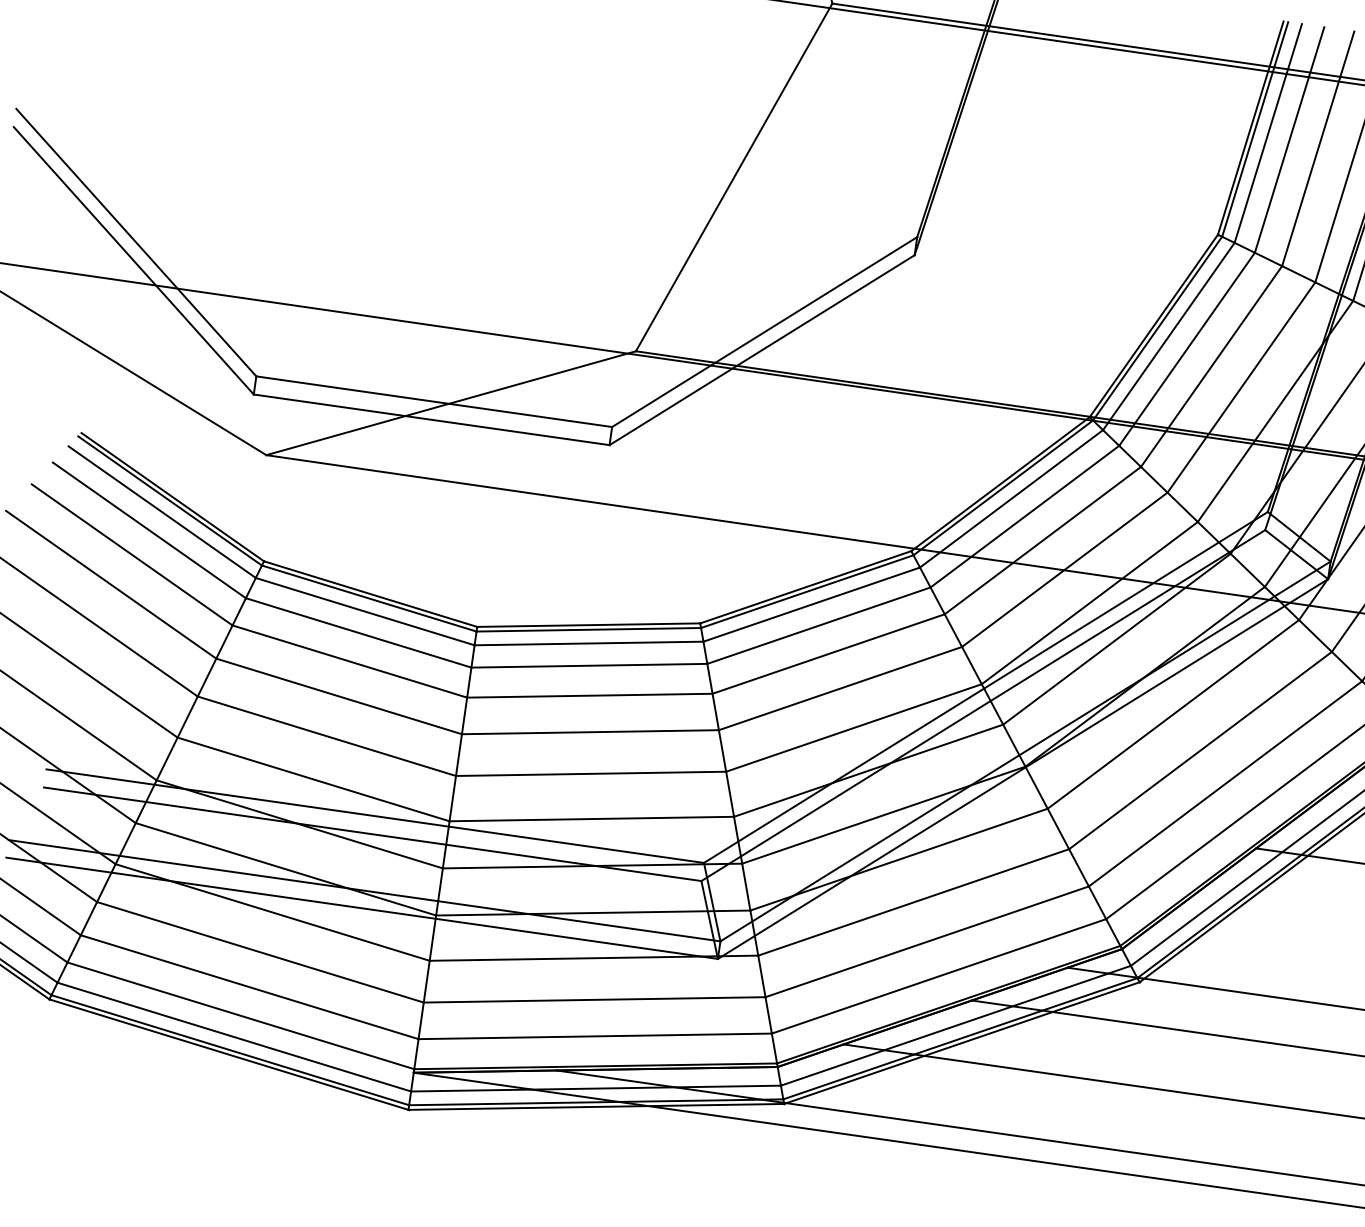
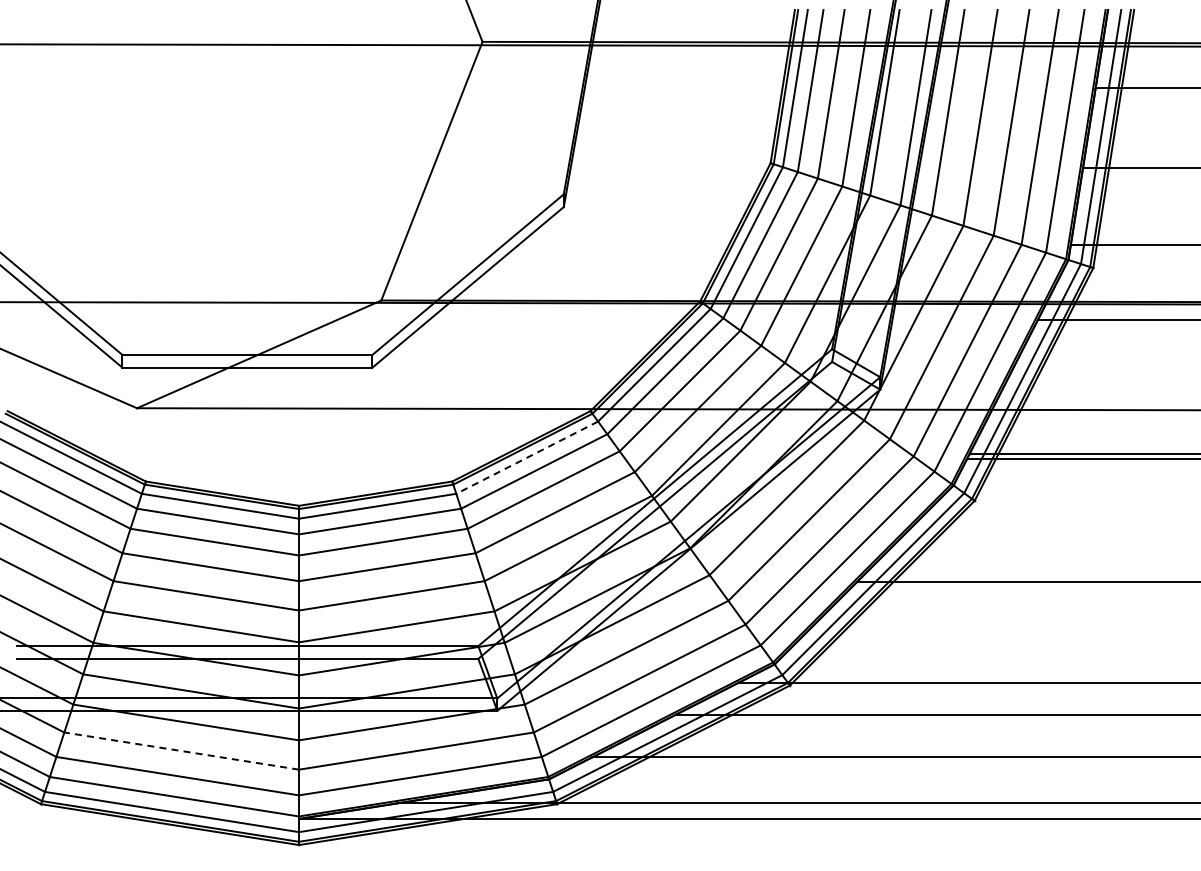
line: (812, 604) -> (527, 457), solid -> dashed
line: (260, 952) -> (181, 751), solid -> dashed

